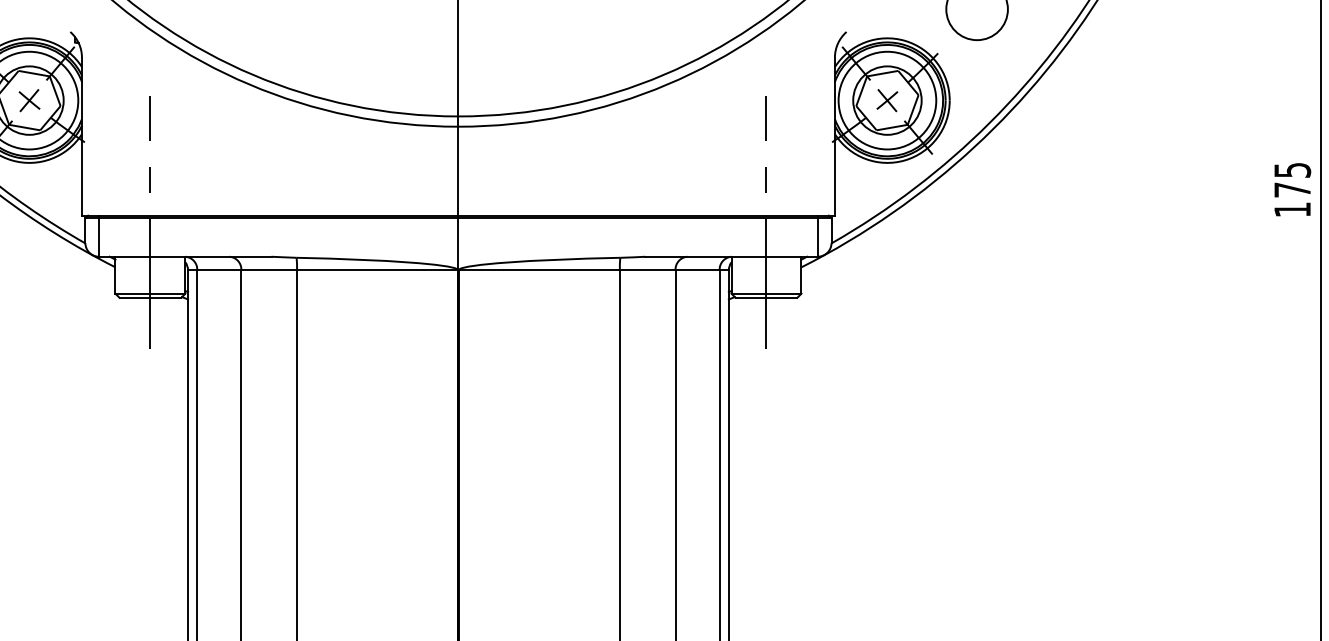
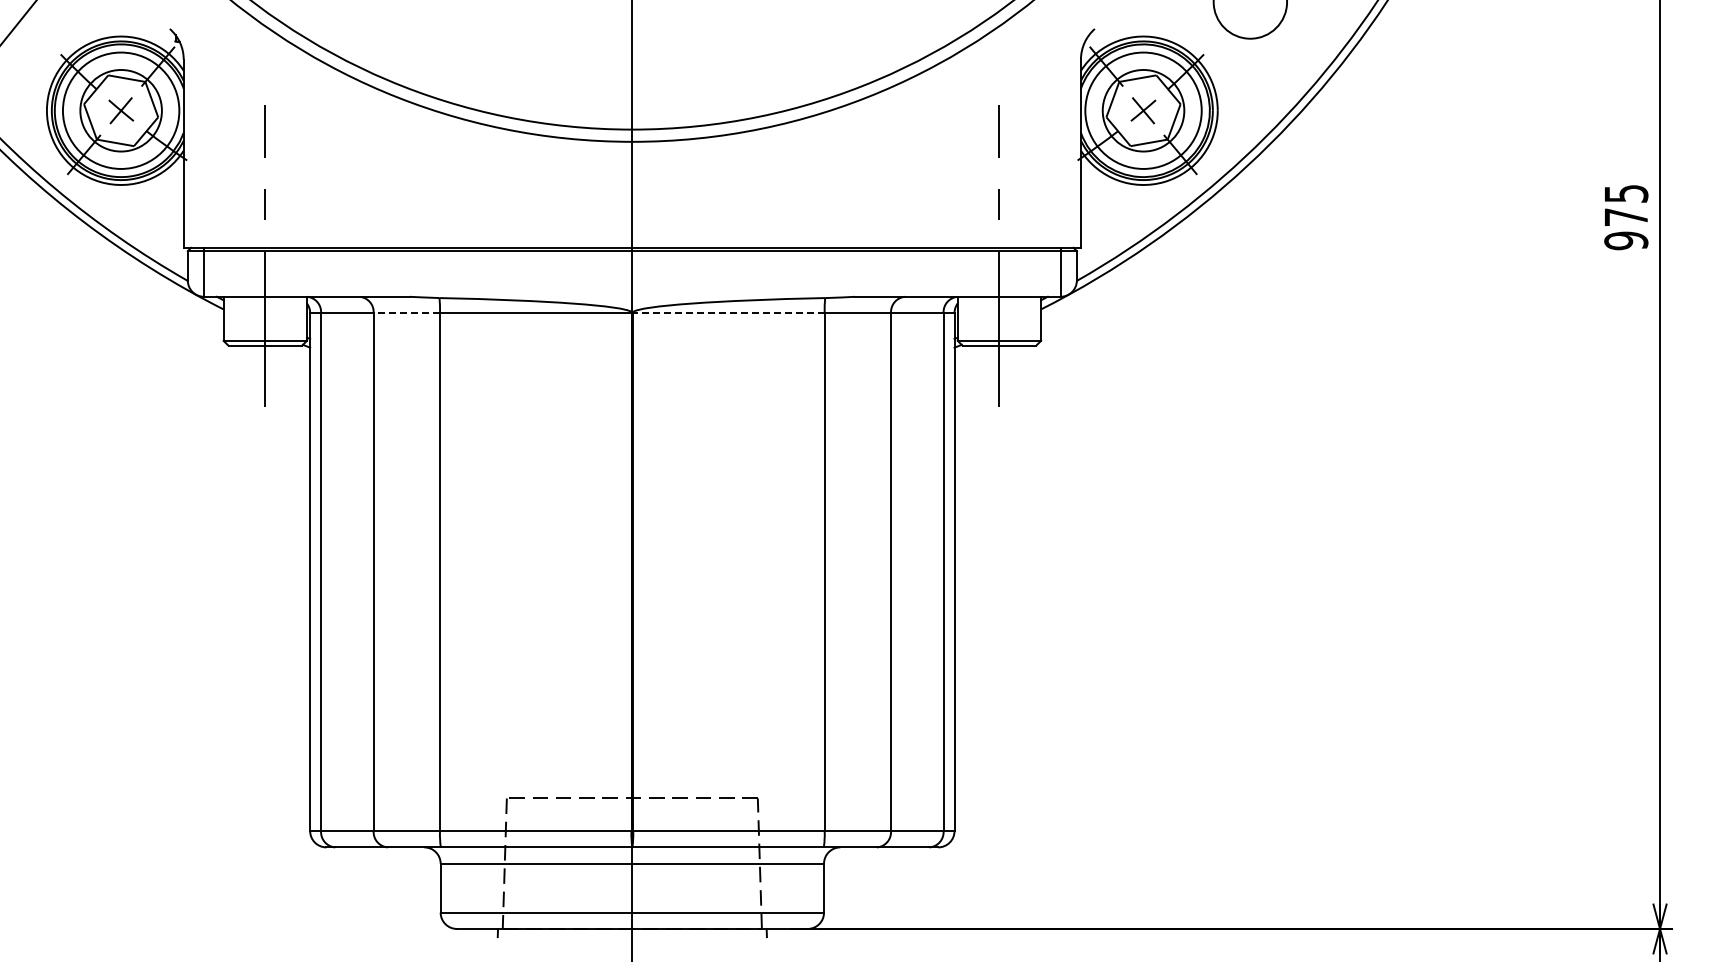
text: (1292, 209) -> (1626, 240), 175 -> 975
line: (268, 270) -> (406, 313), solid -> dashed
line: (539, 270) -> (728, 313), solid -> dashed

